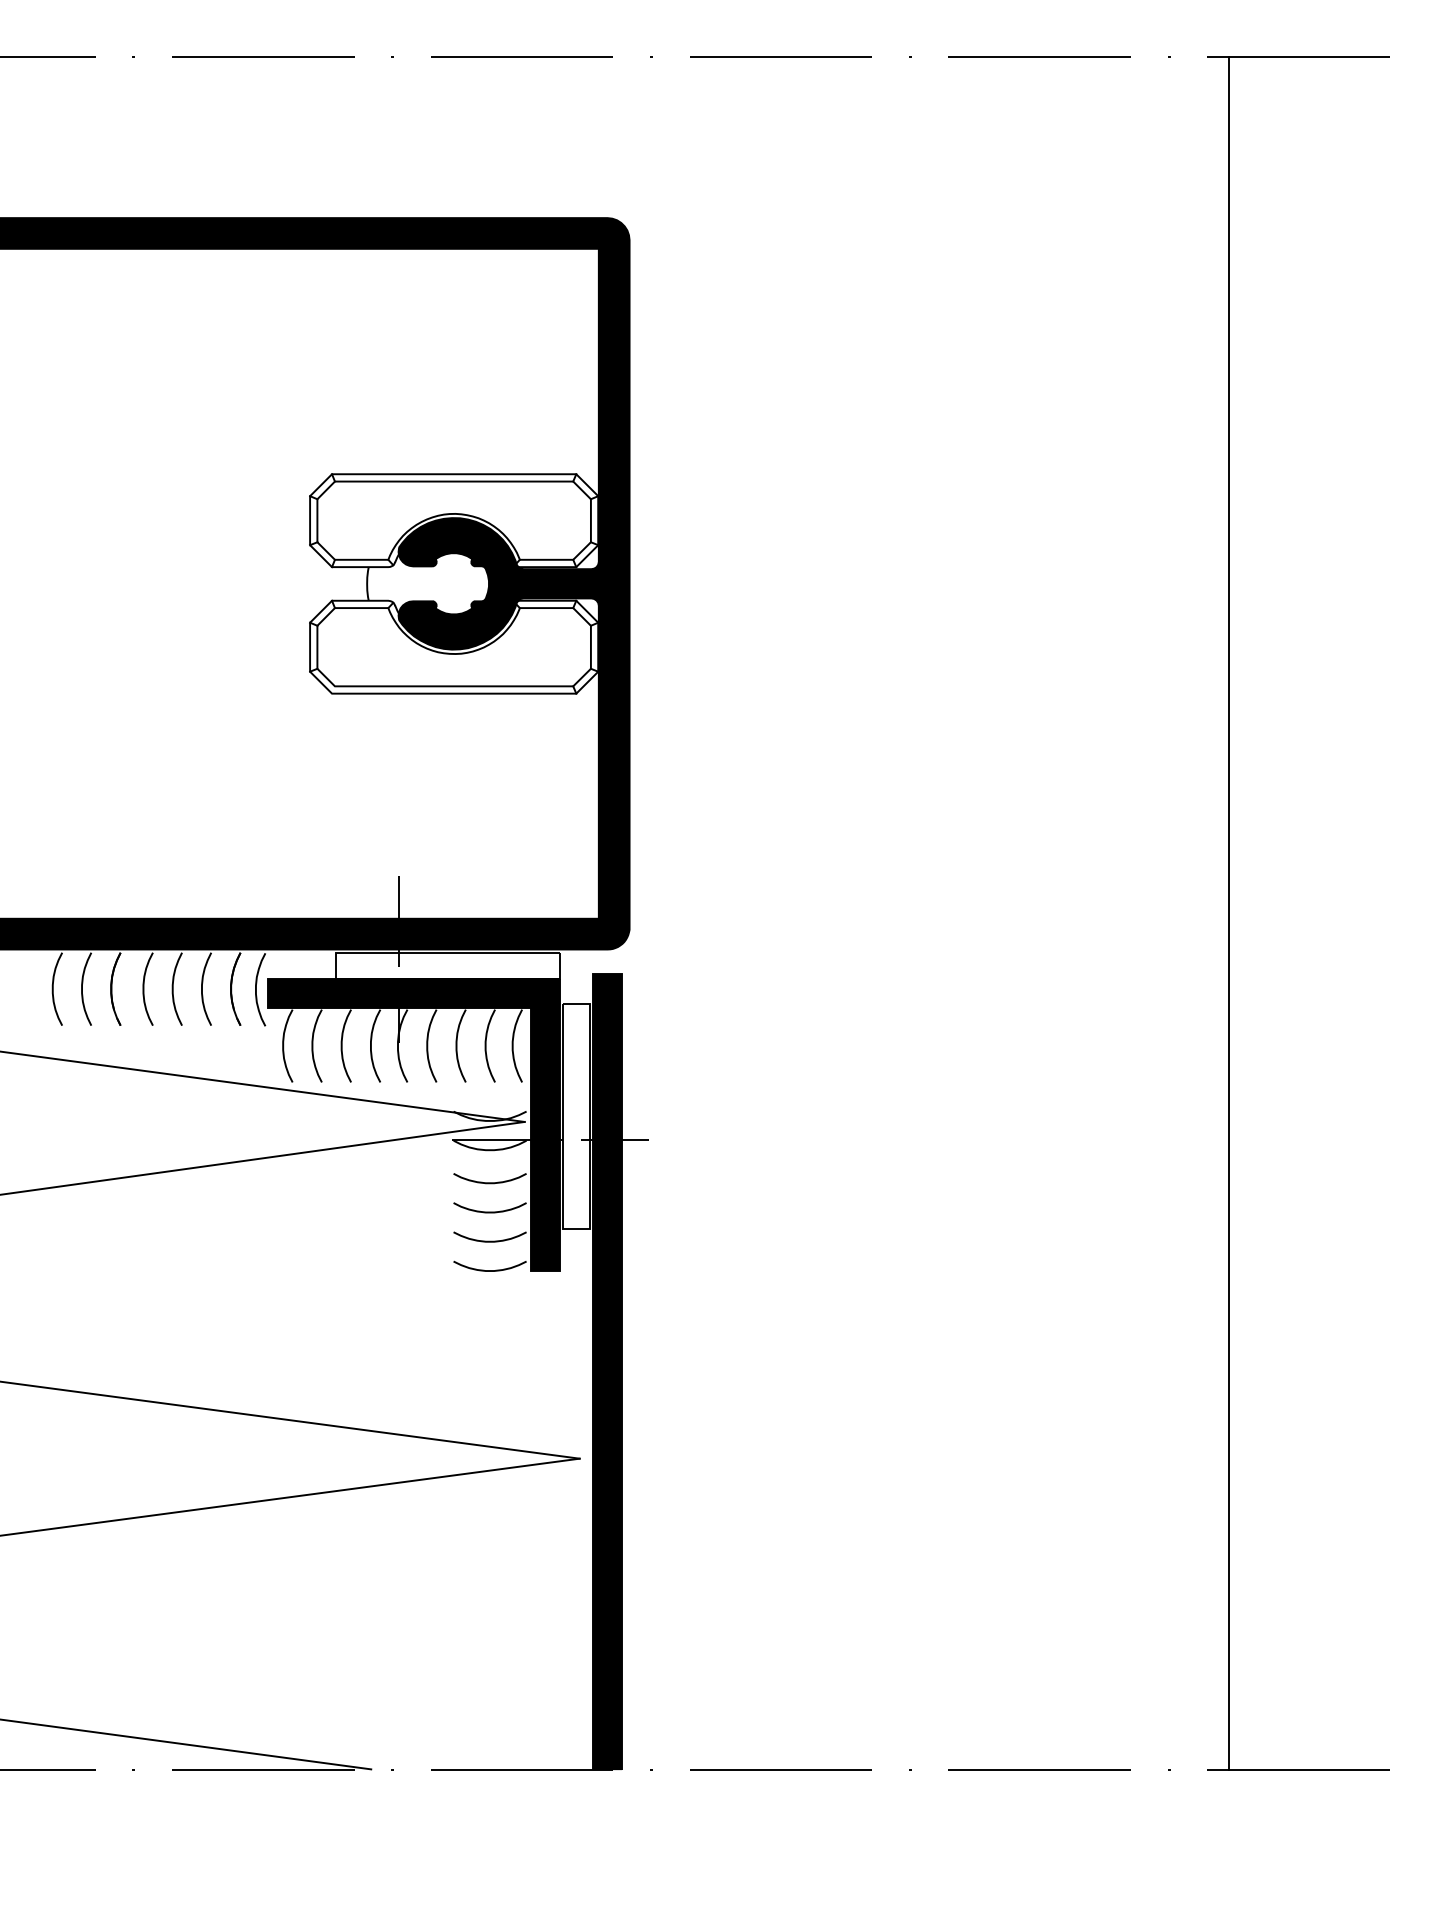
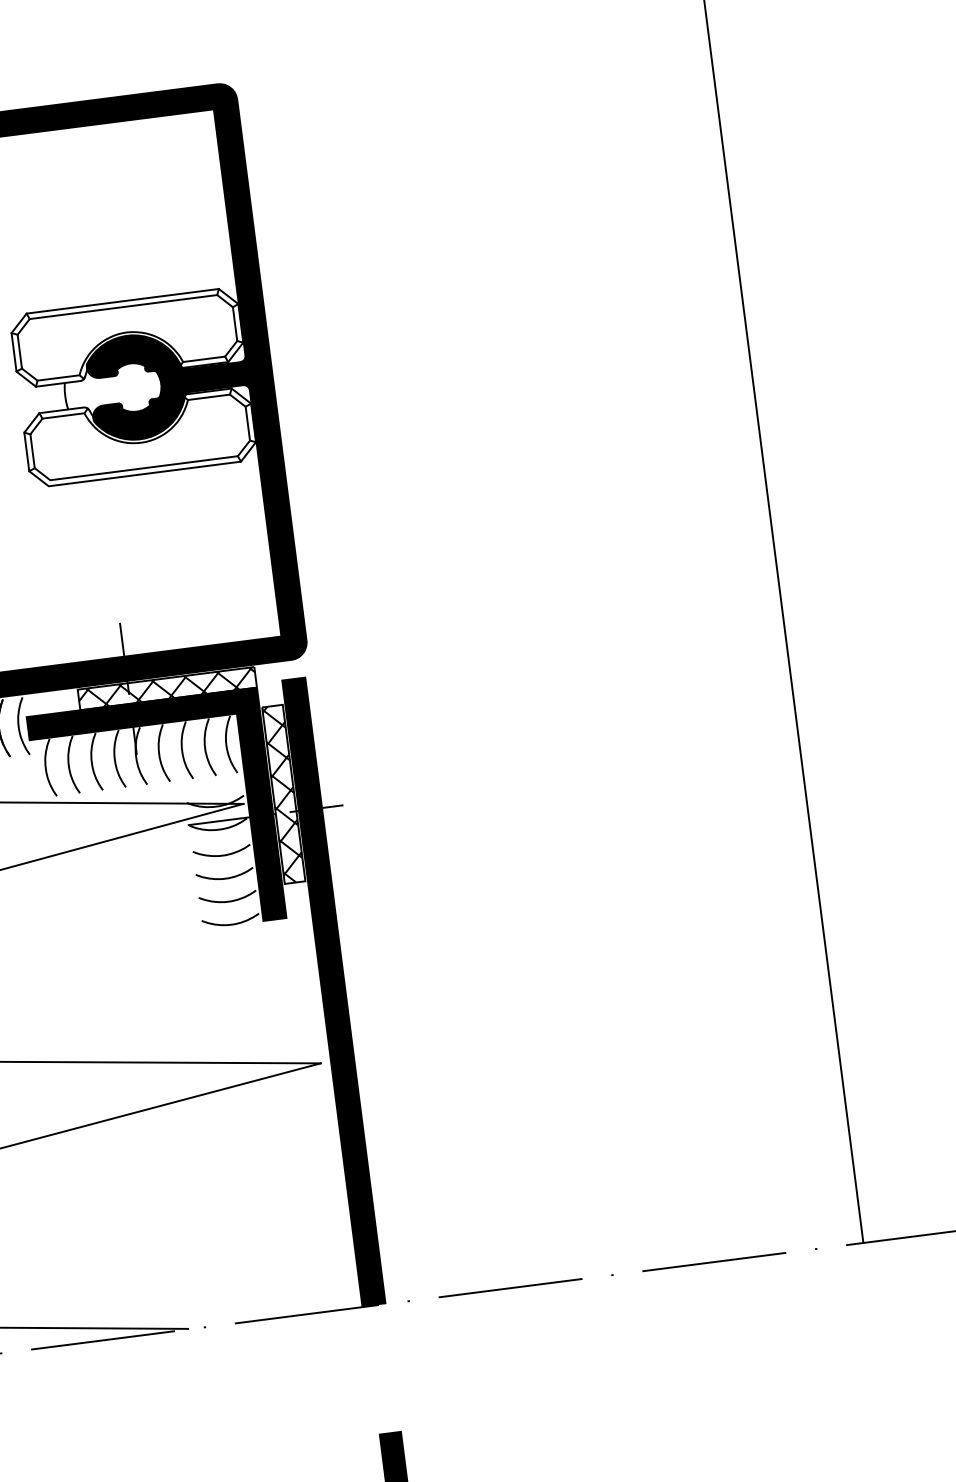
hatch: (447, 965) -> (167, 688), added
hatch: (576, 1116) -> (283, 794), added

